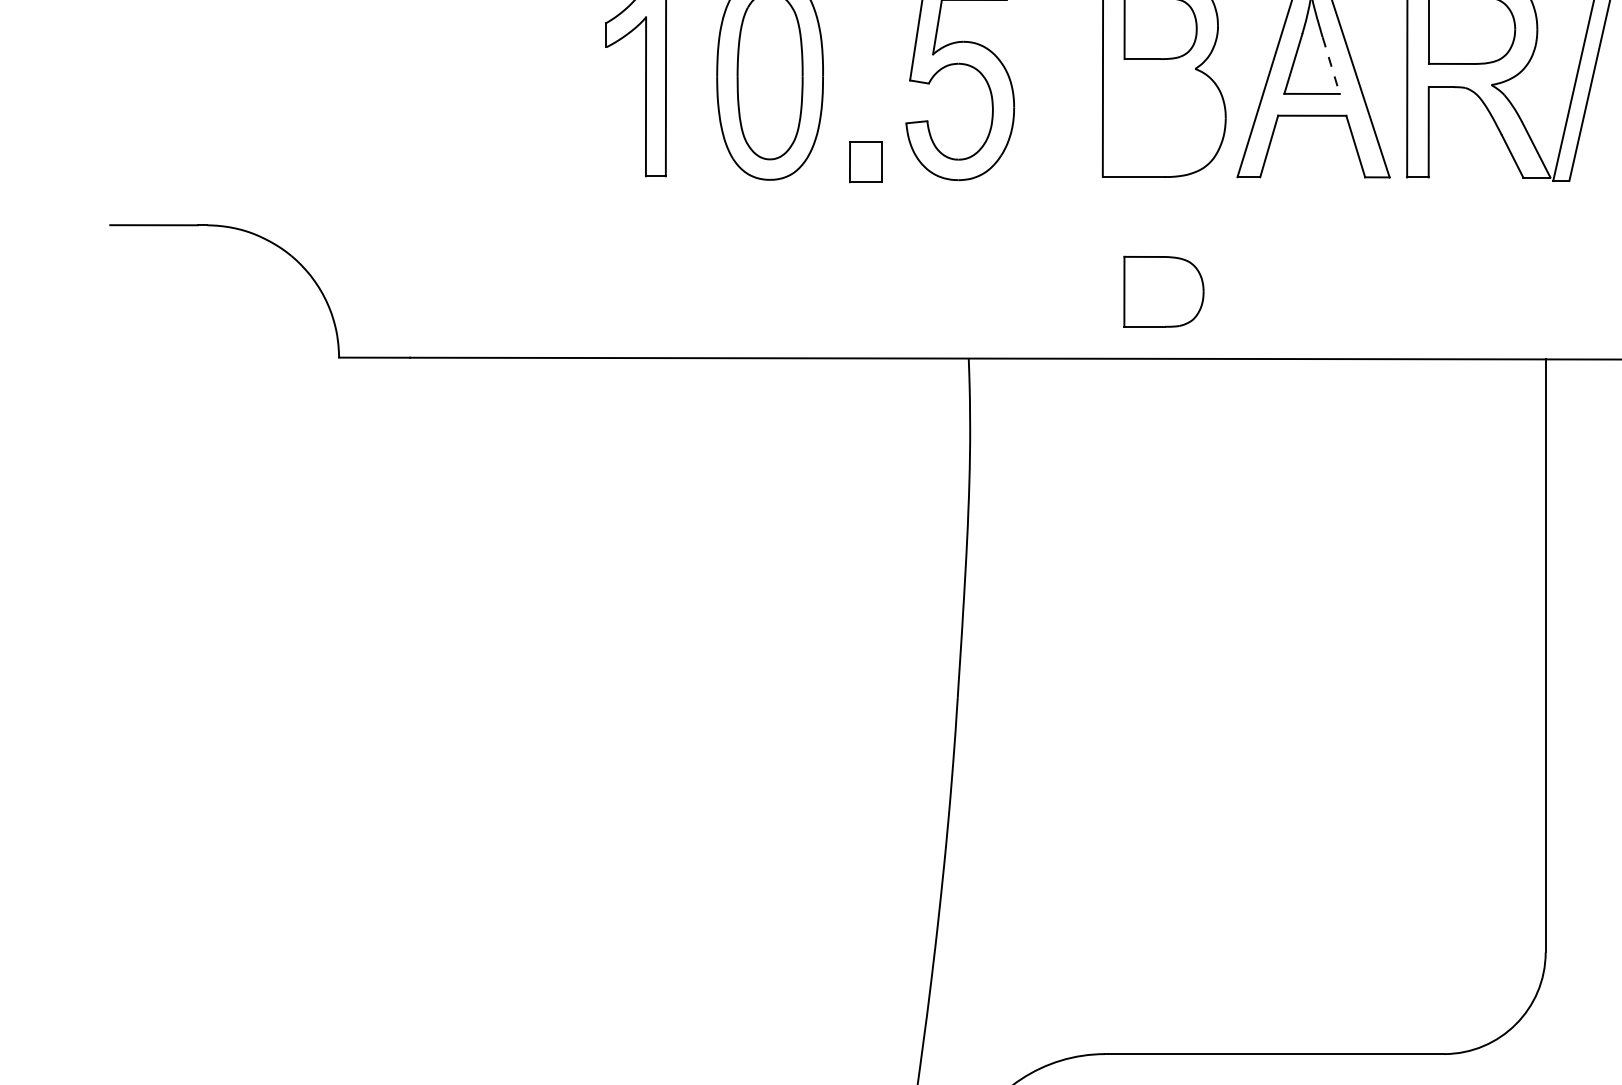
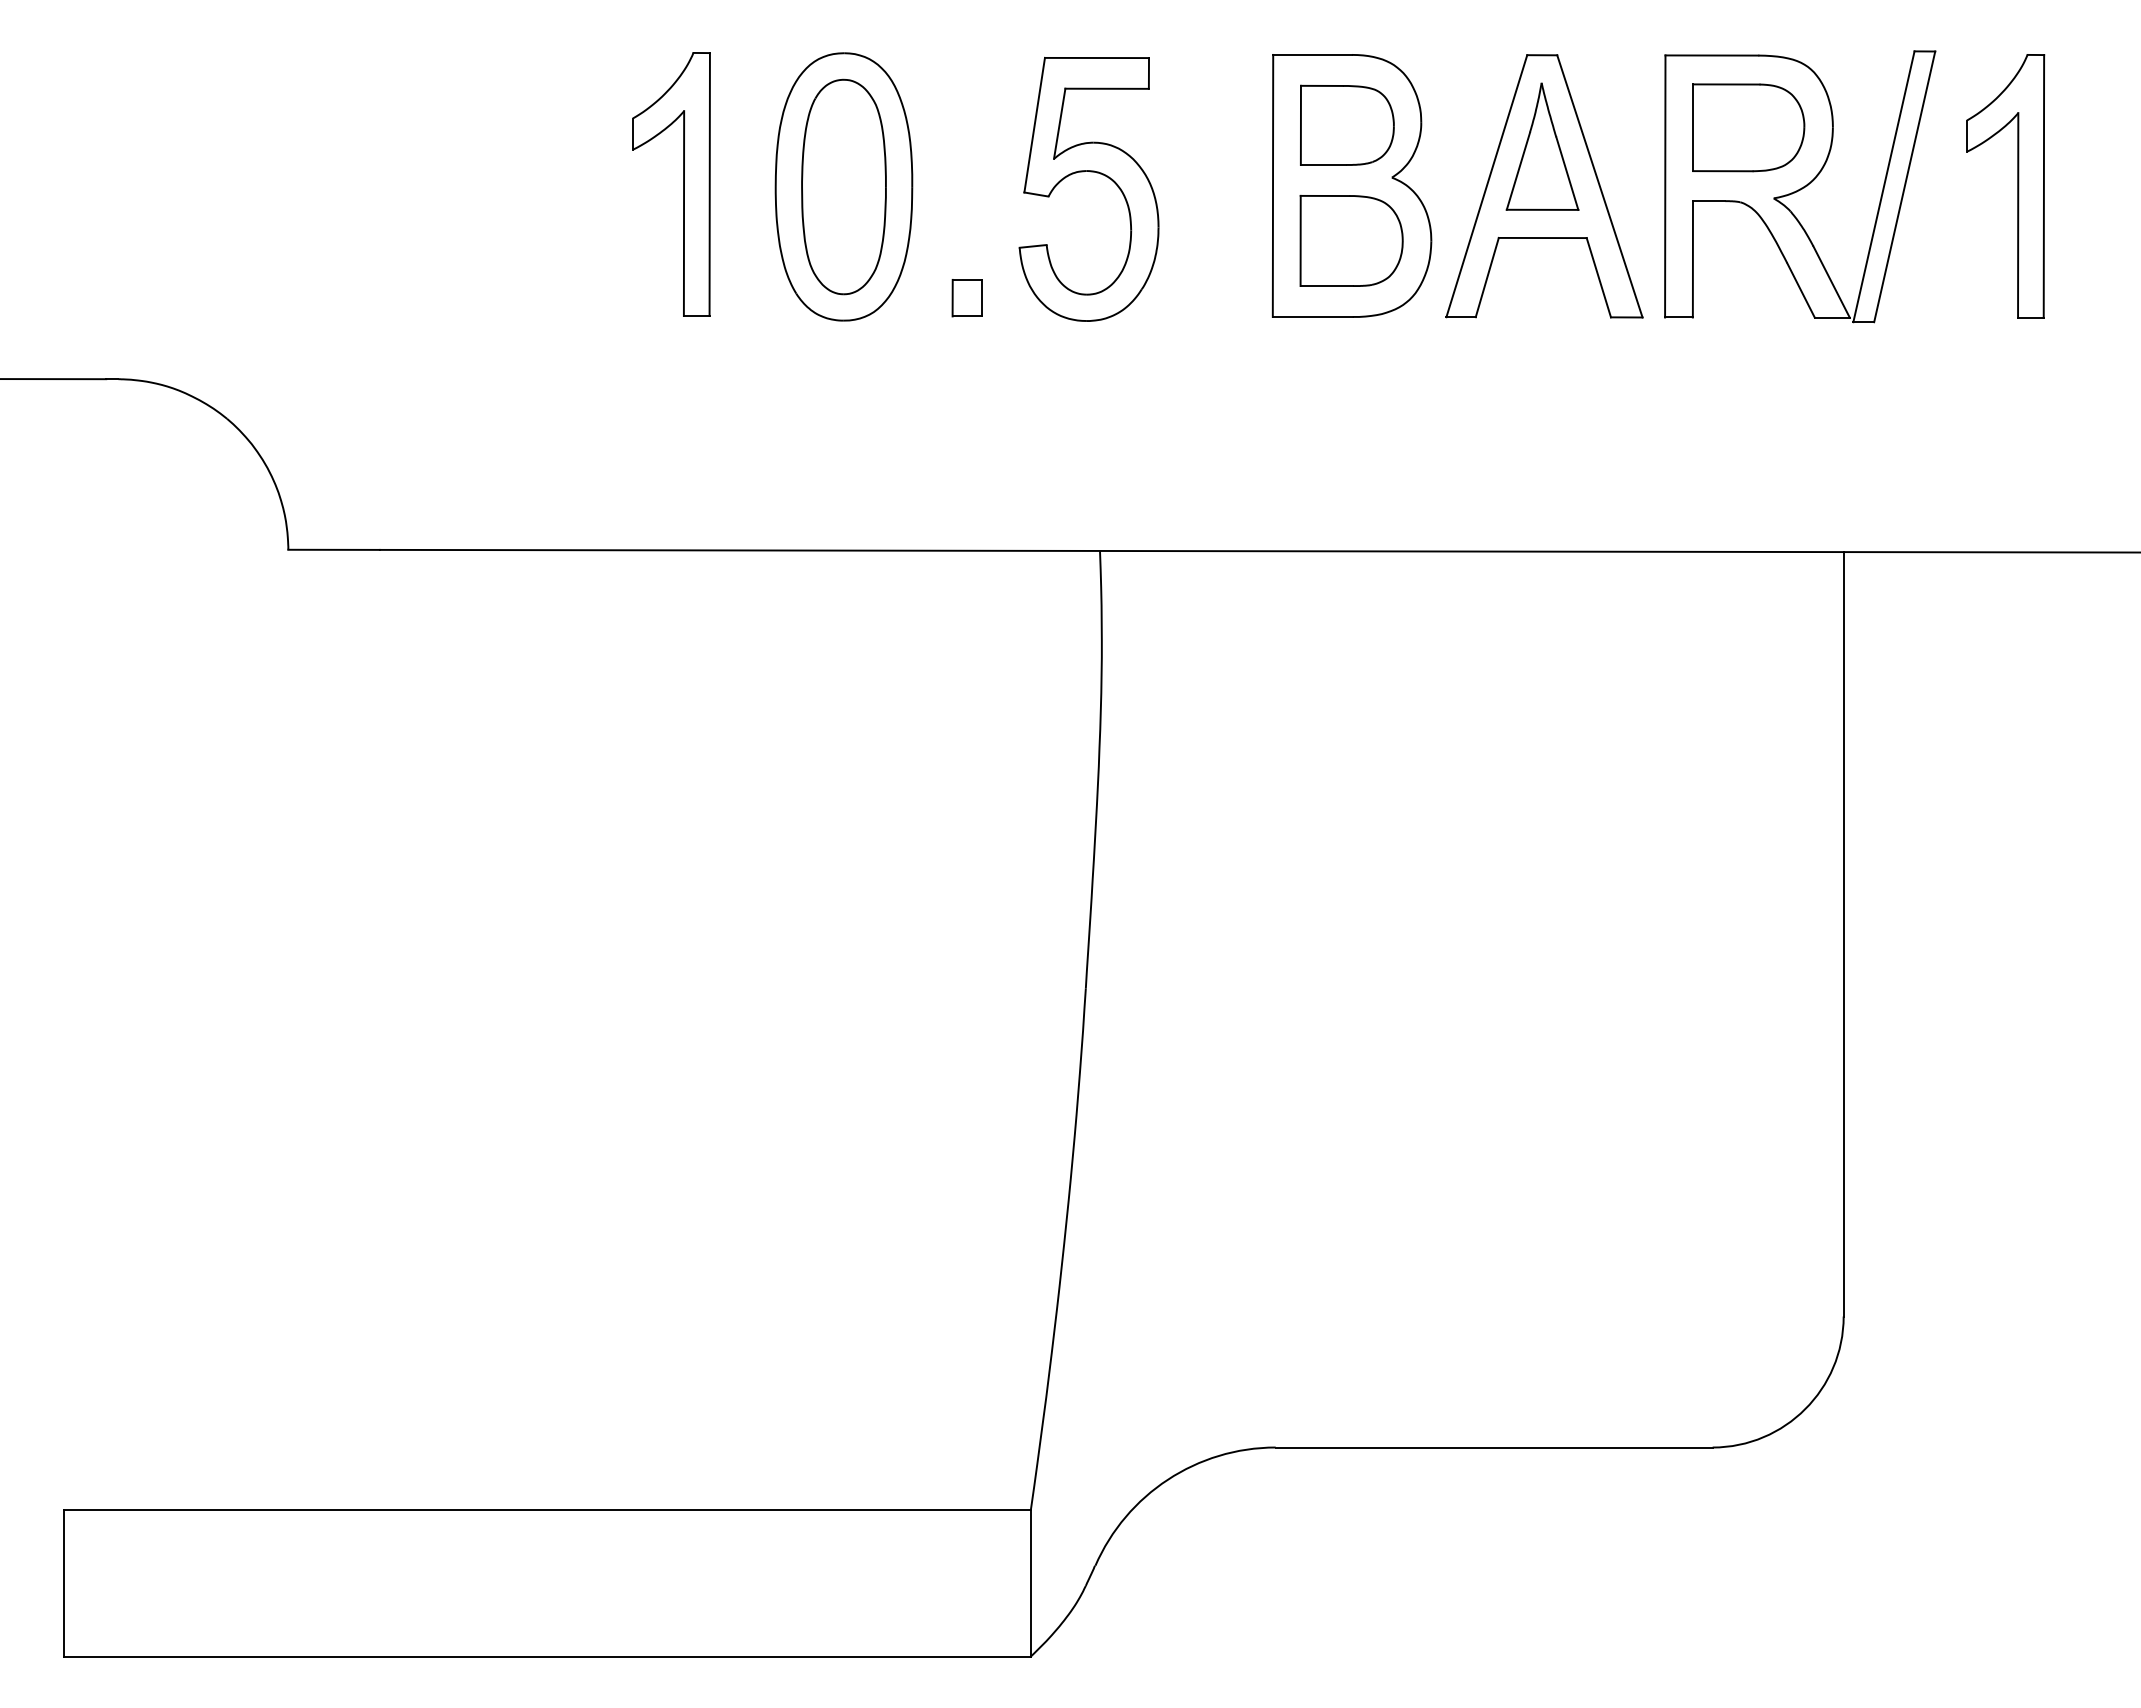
line: (1331, 65) -> (1567, 173), dashed -> solid
part: (865, 162) -> (966, 298), size x0.71
part: (1163, 291) -> (1351, 240), moved

